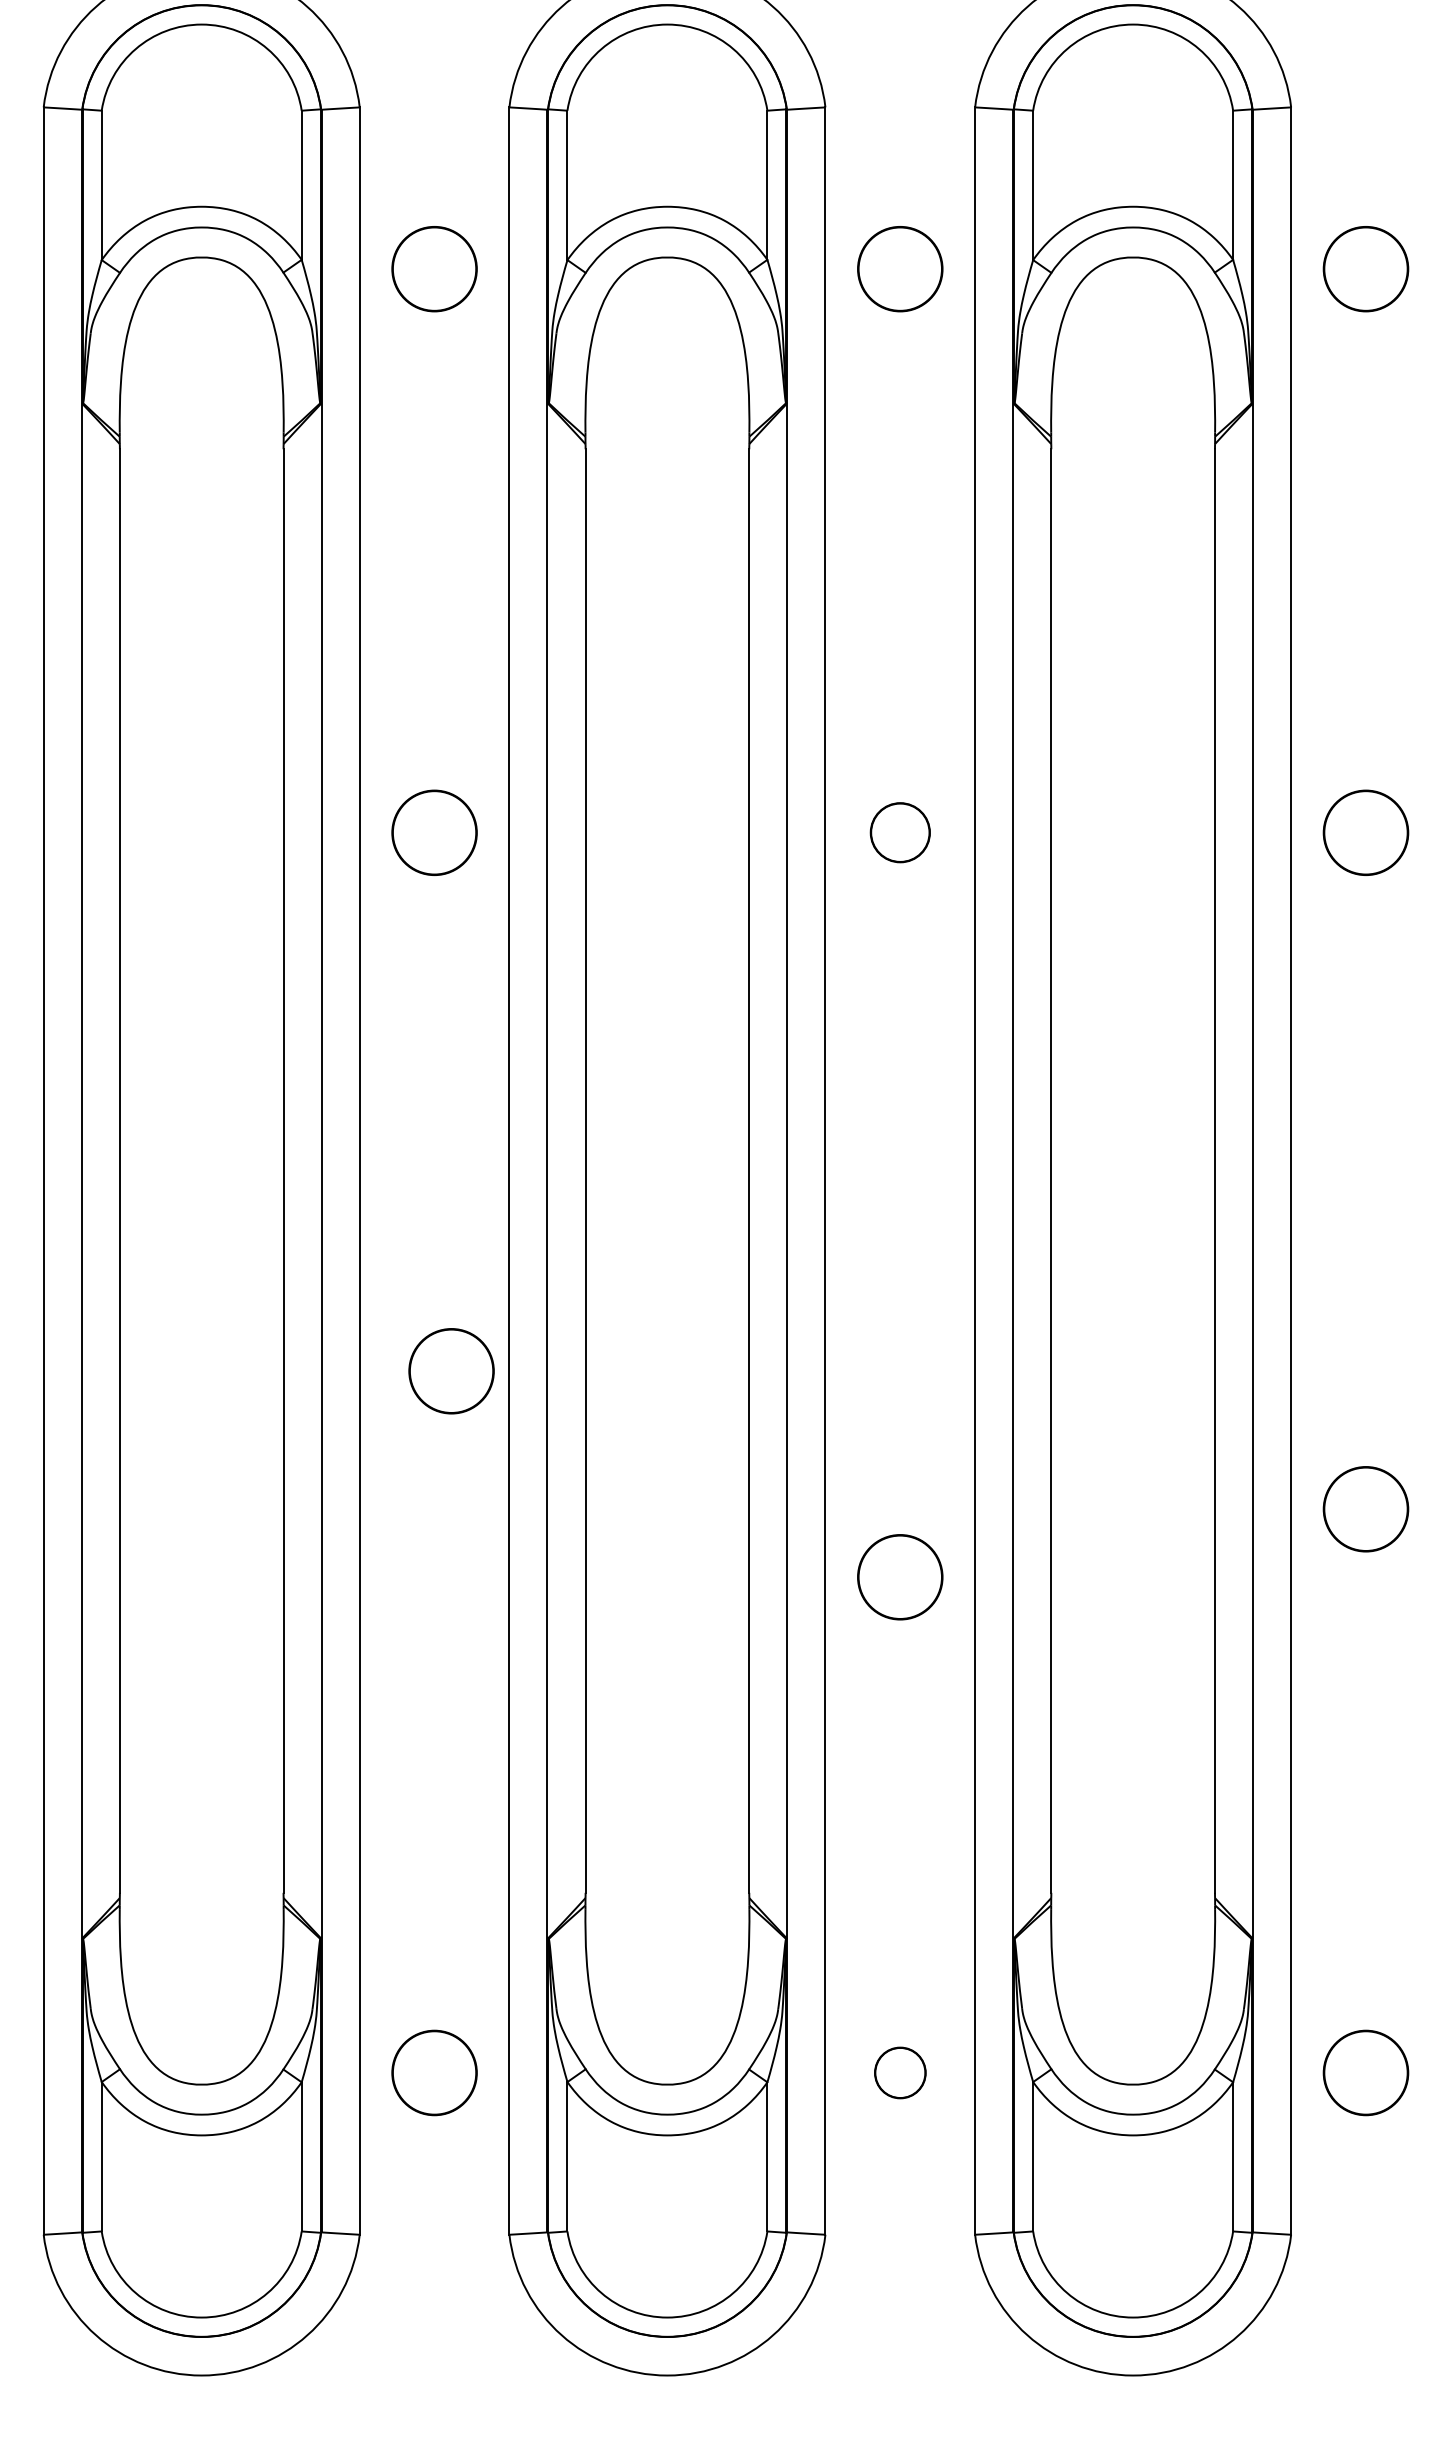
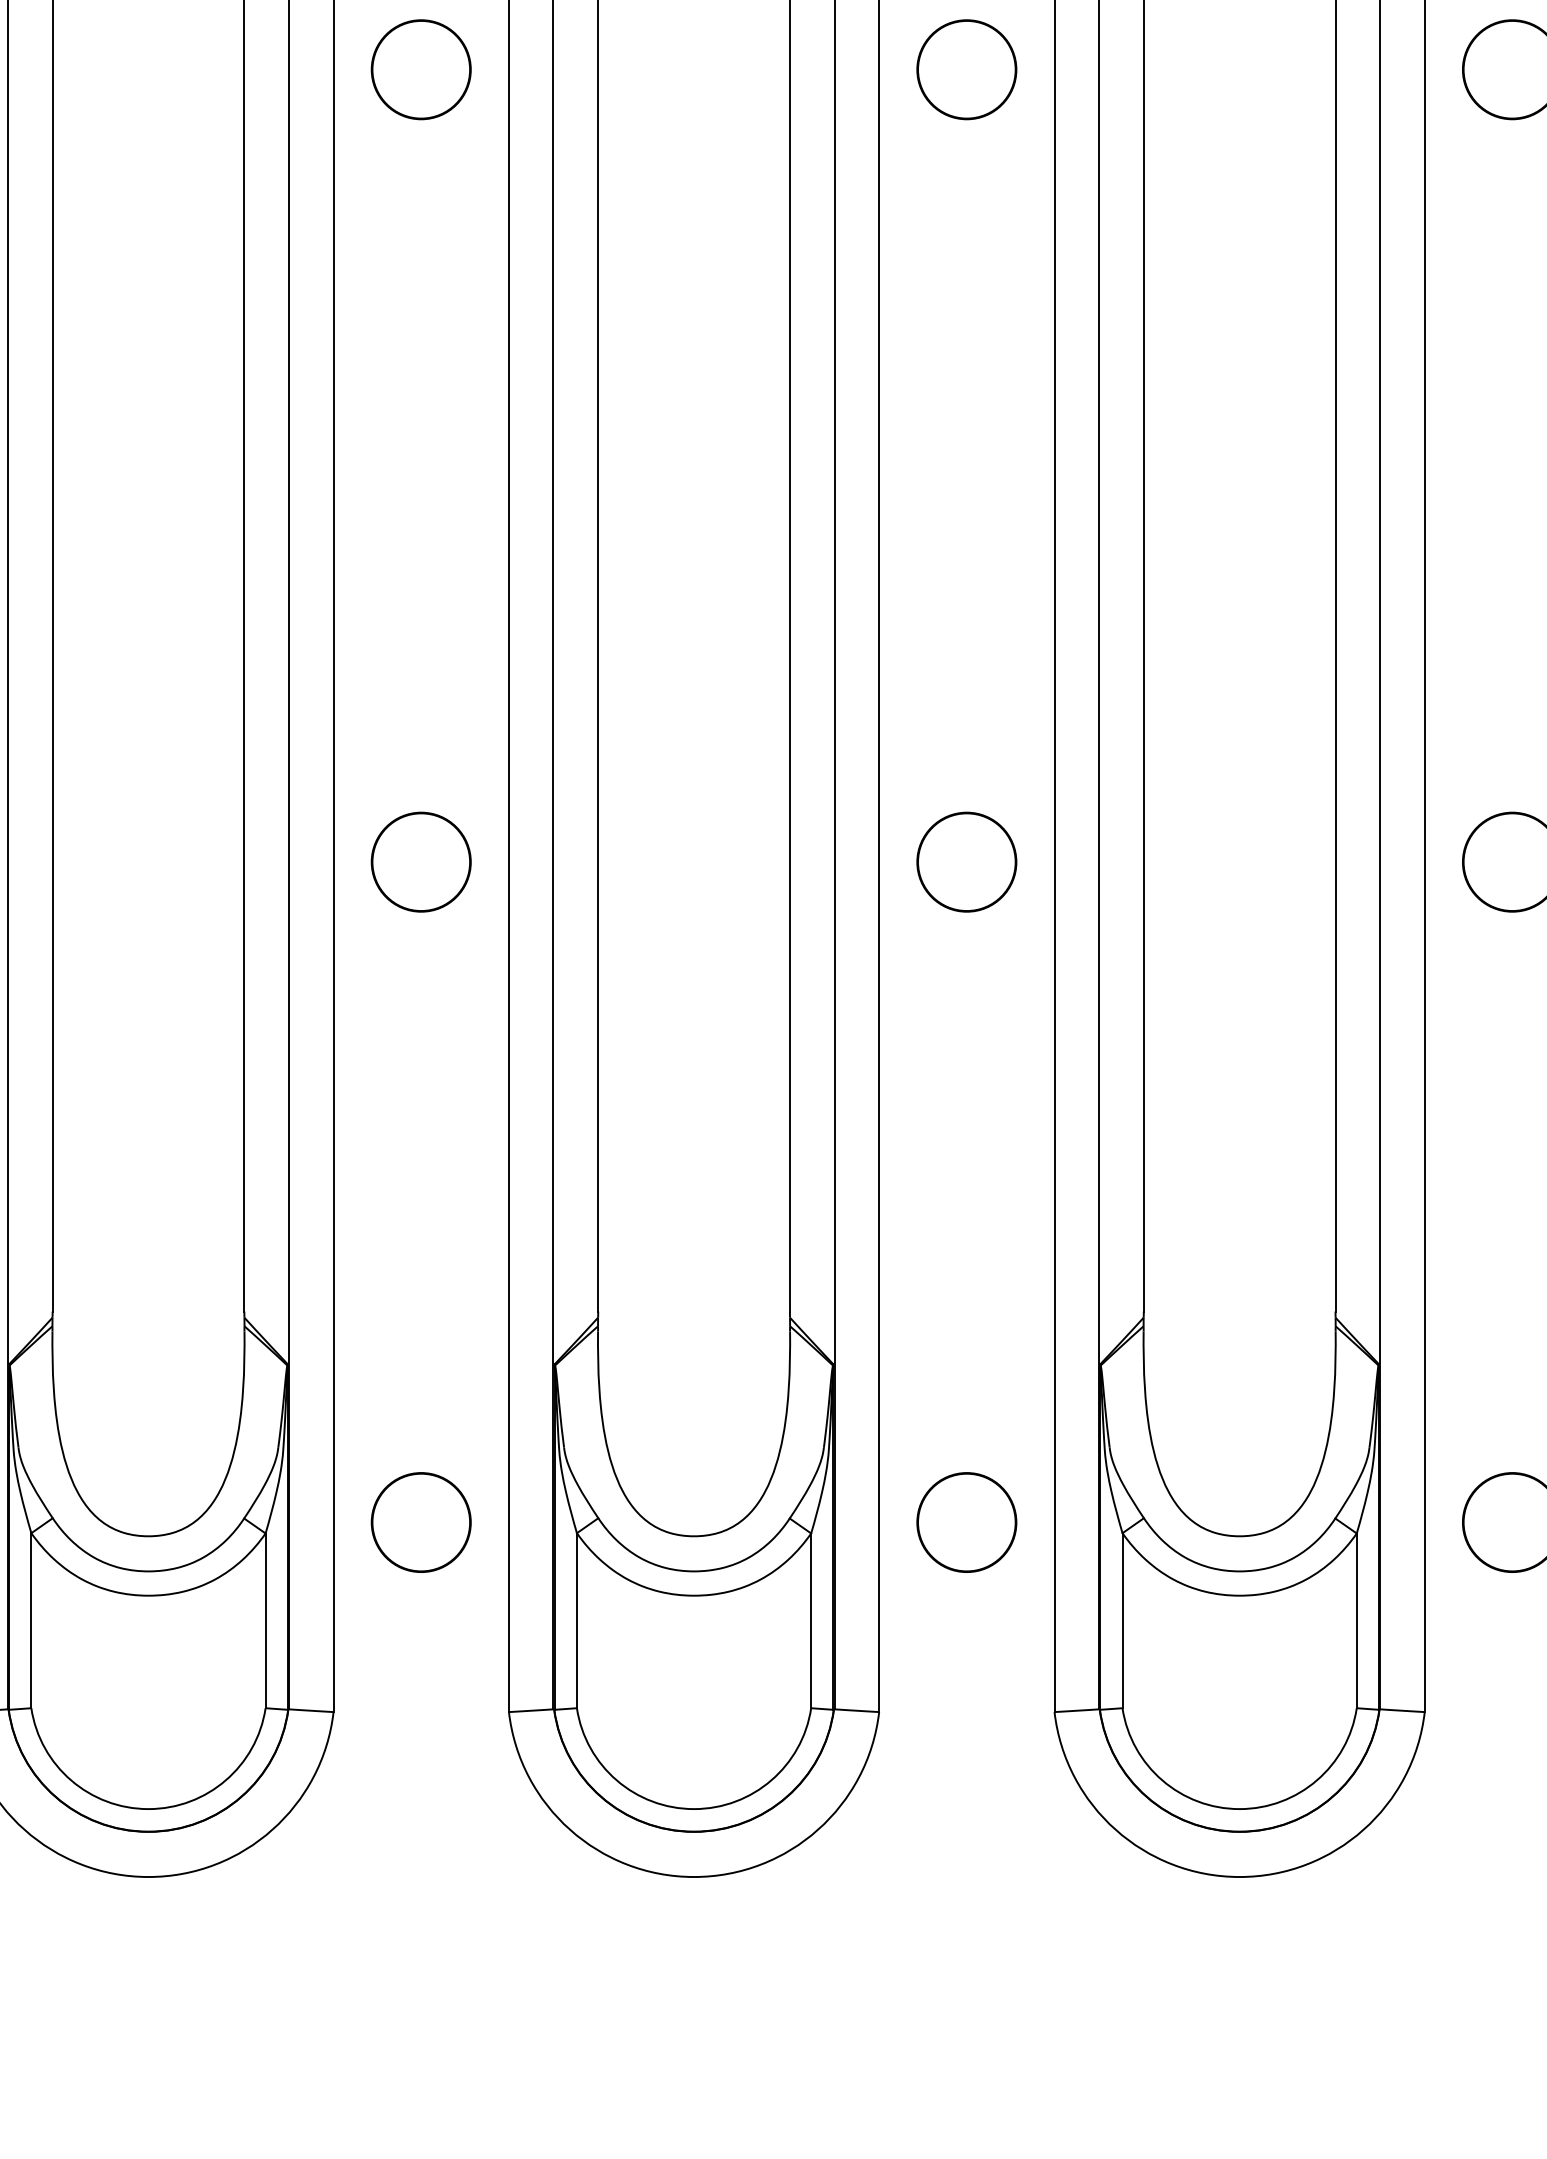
circle: (900, 832) -> (967, 69), size x1.43
circle: (451, 1371) -> (421, 862), moved
circle: (900, 1577) -> (967, 862), moved
part: (900, 2072) -> (967, 1522), size x1.67

